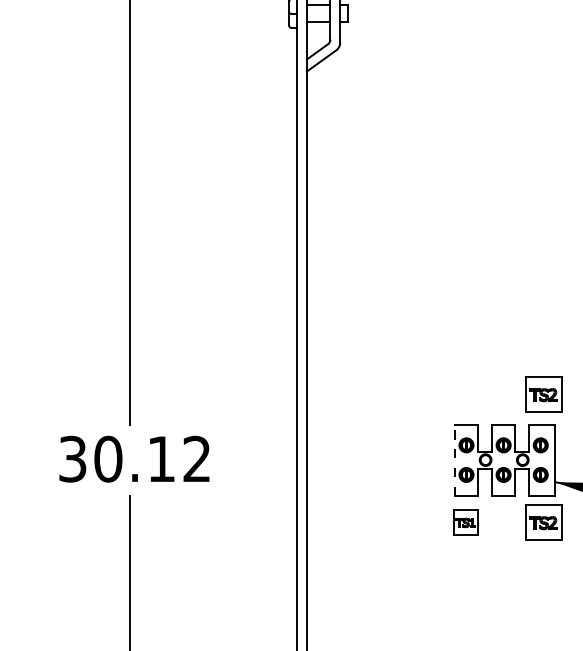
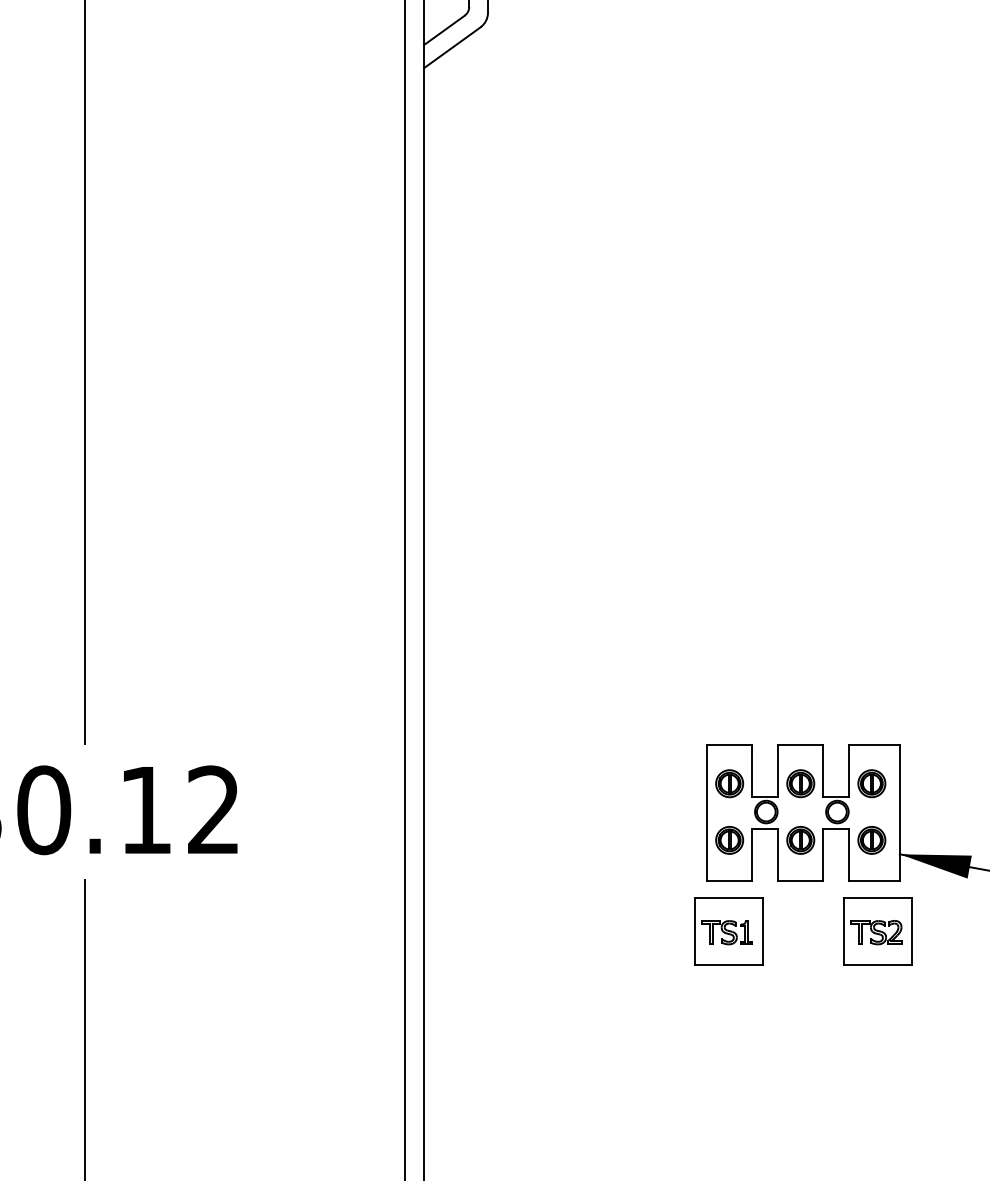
part: (543, 394) -> (877, 686), removed
line: (454, 460) -> (706, 812), dashed -> solid
part: (465, 522) -> (727, 931), size x1.43

